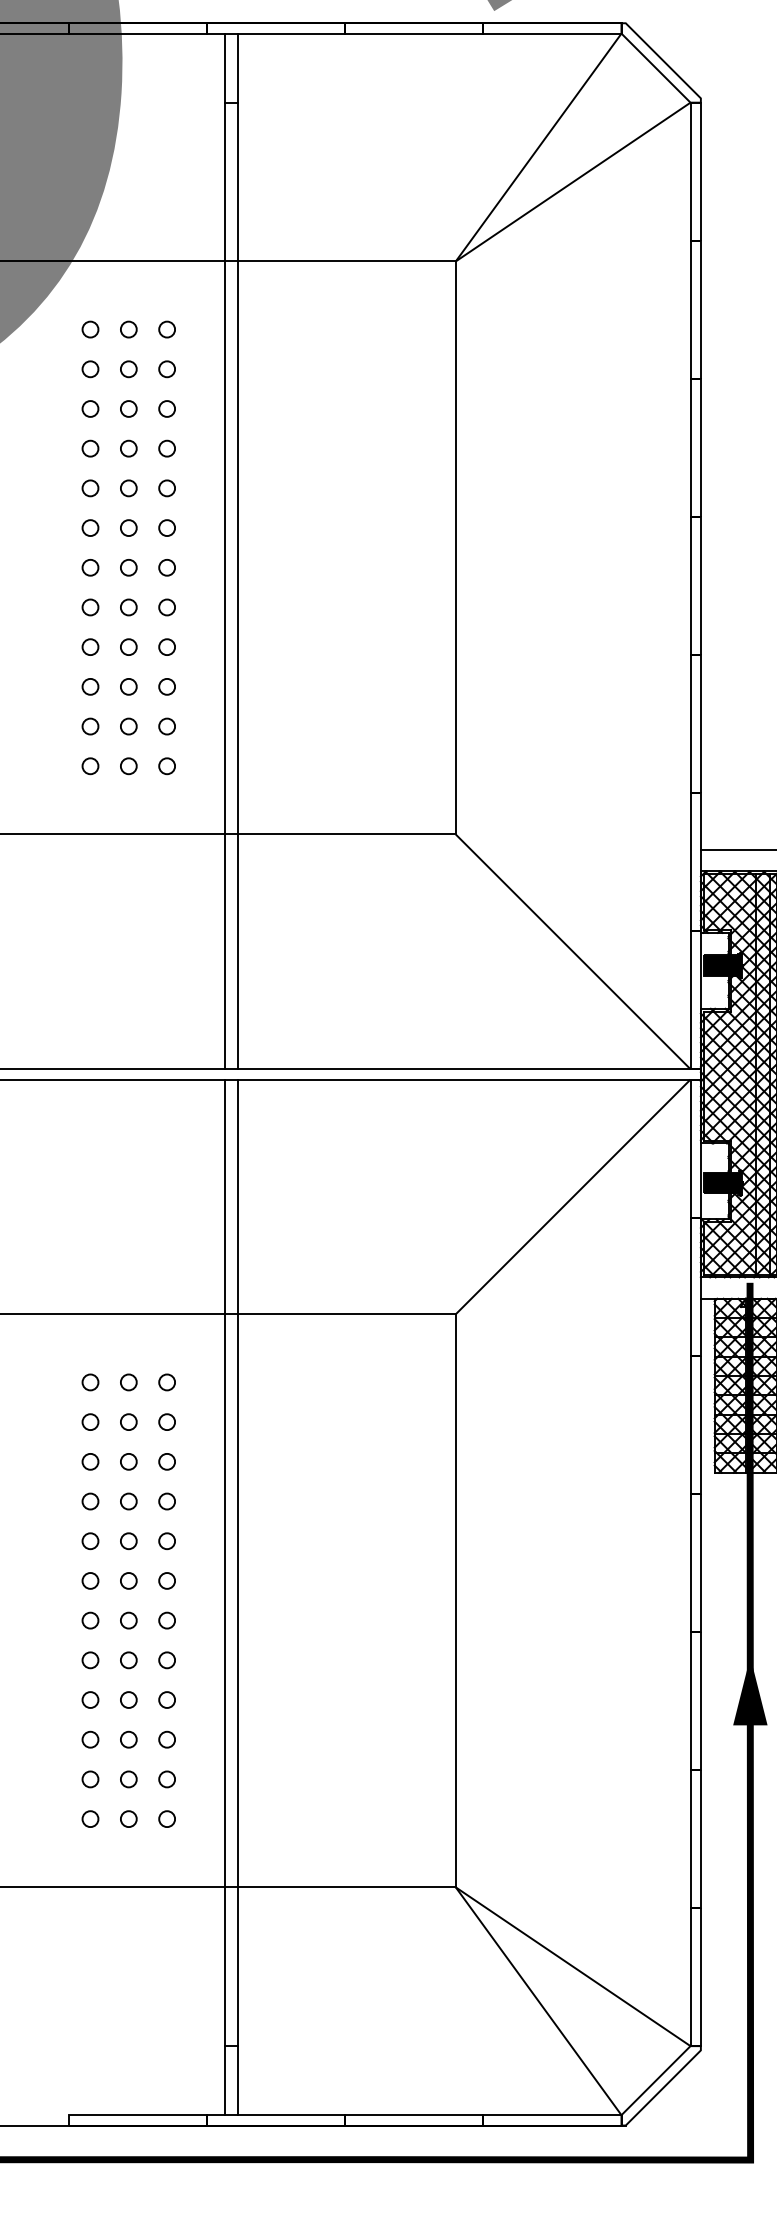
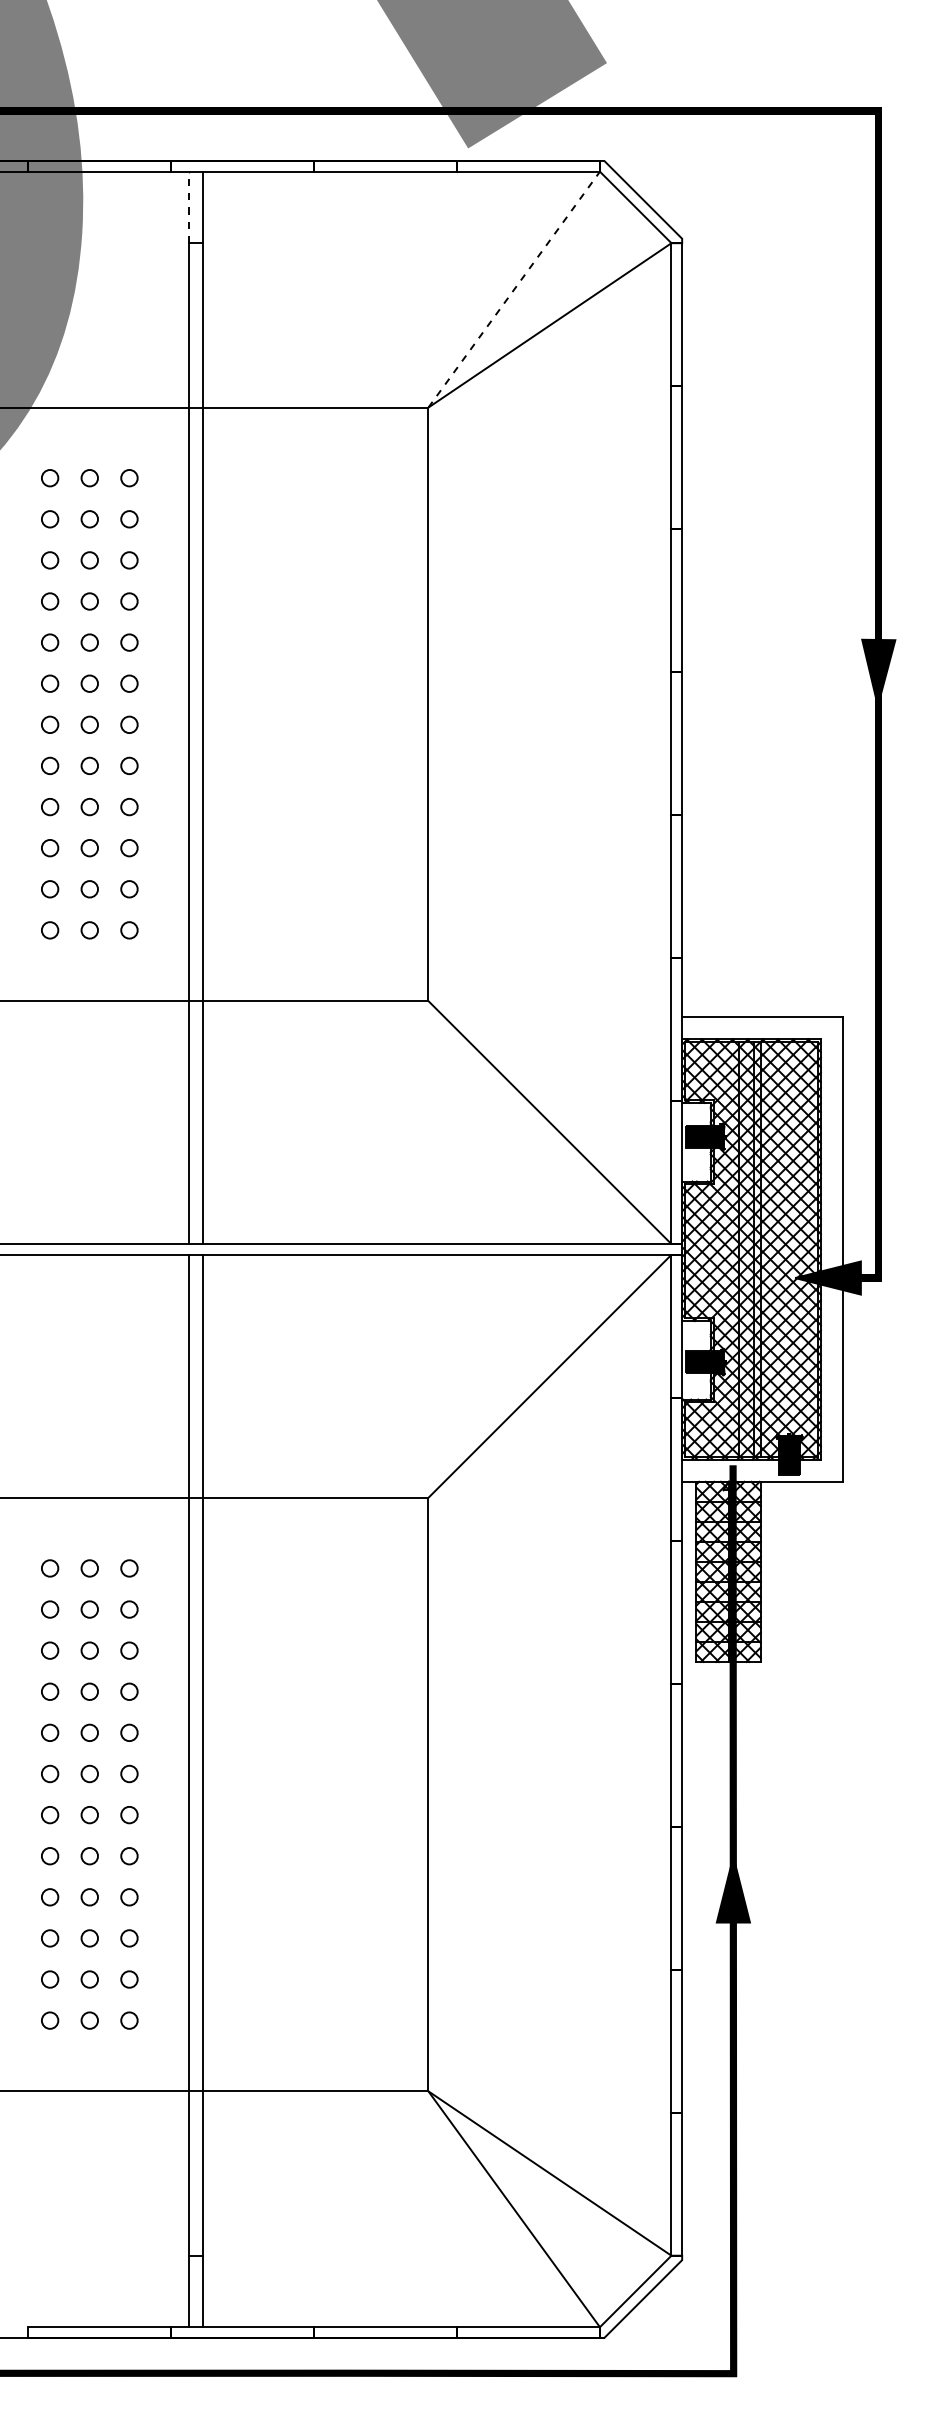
line: (224, 68) -> (188, 207), solid -> dashed
line: (538, 147) -> (514, 289), solid -> dashed

